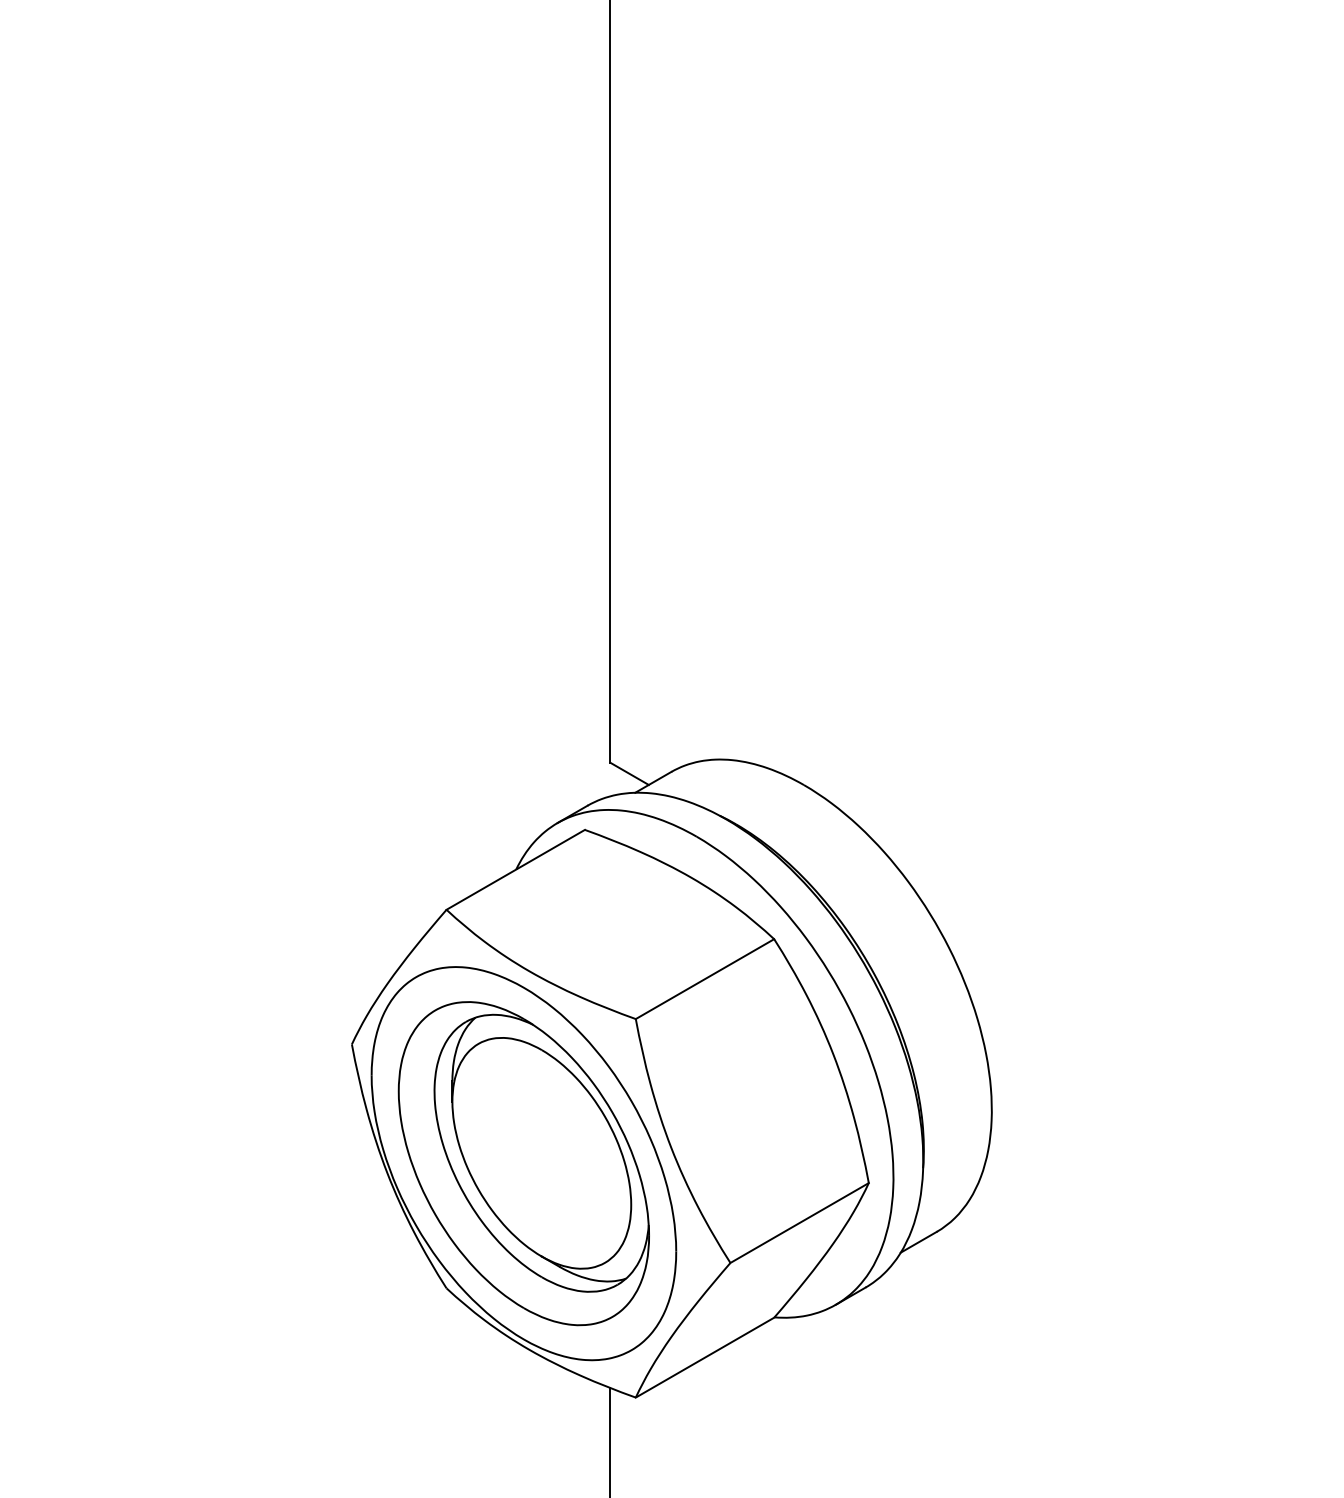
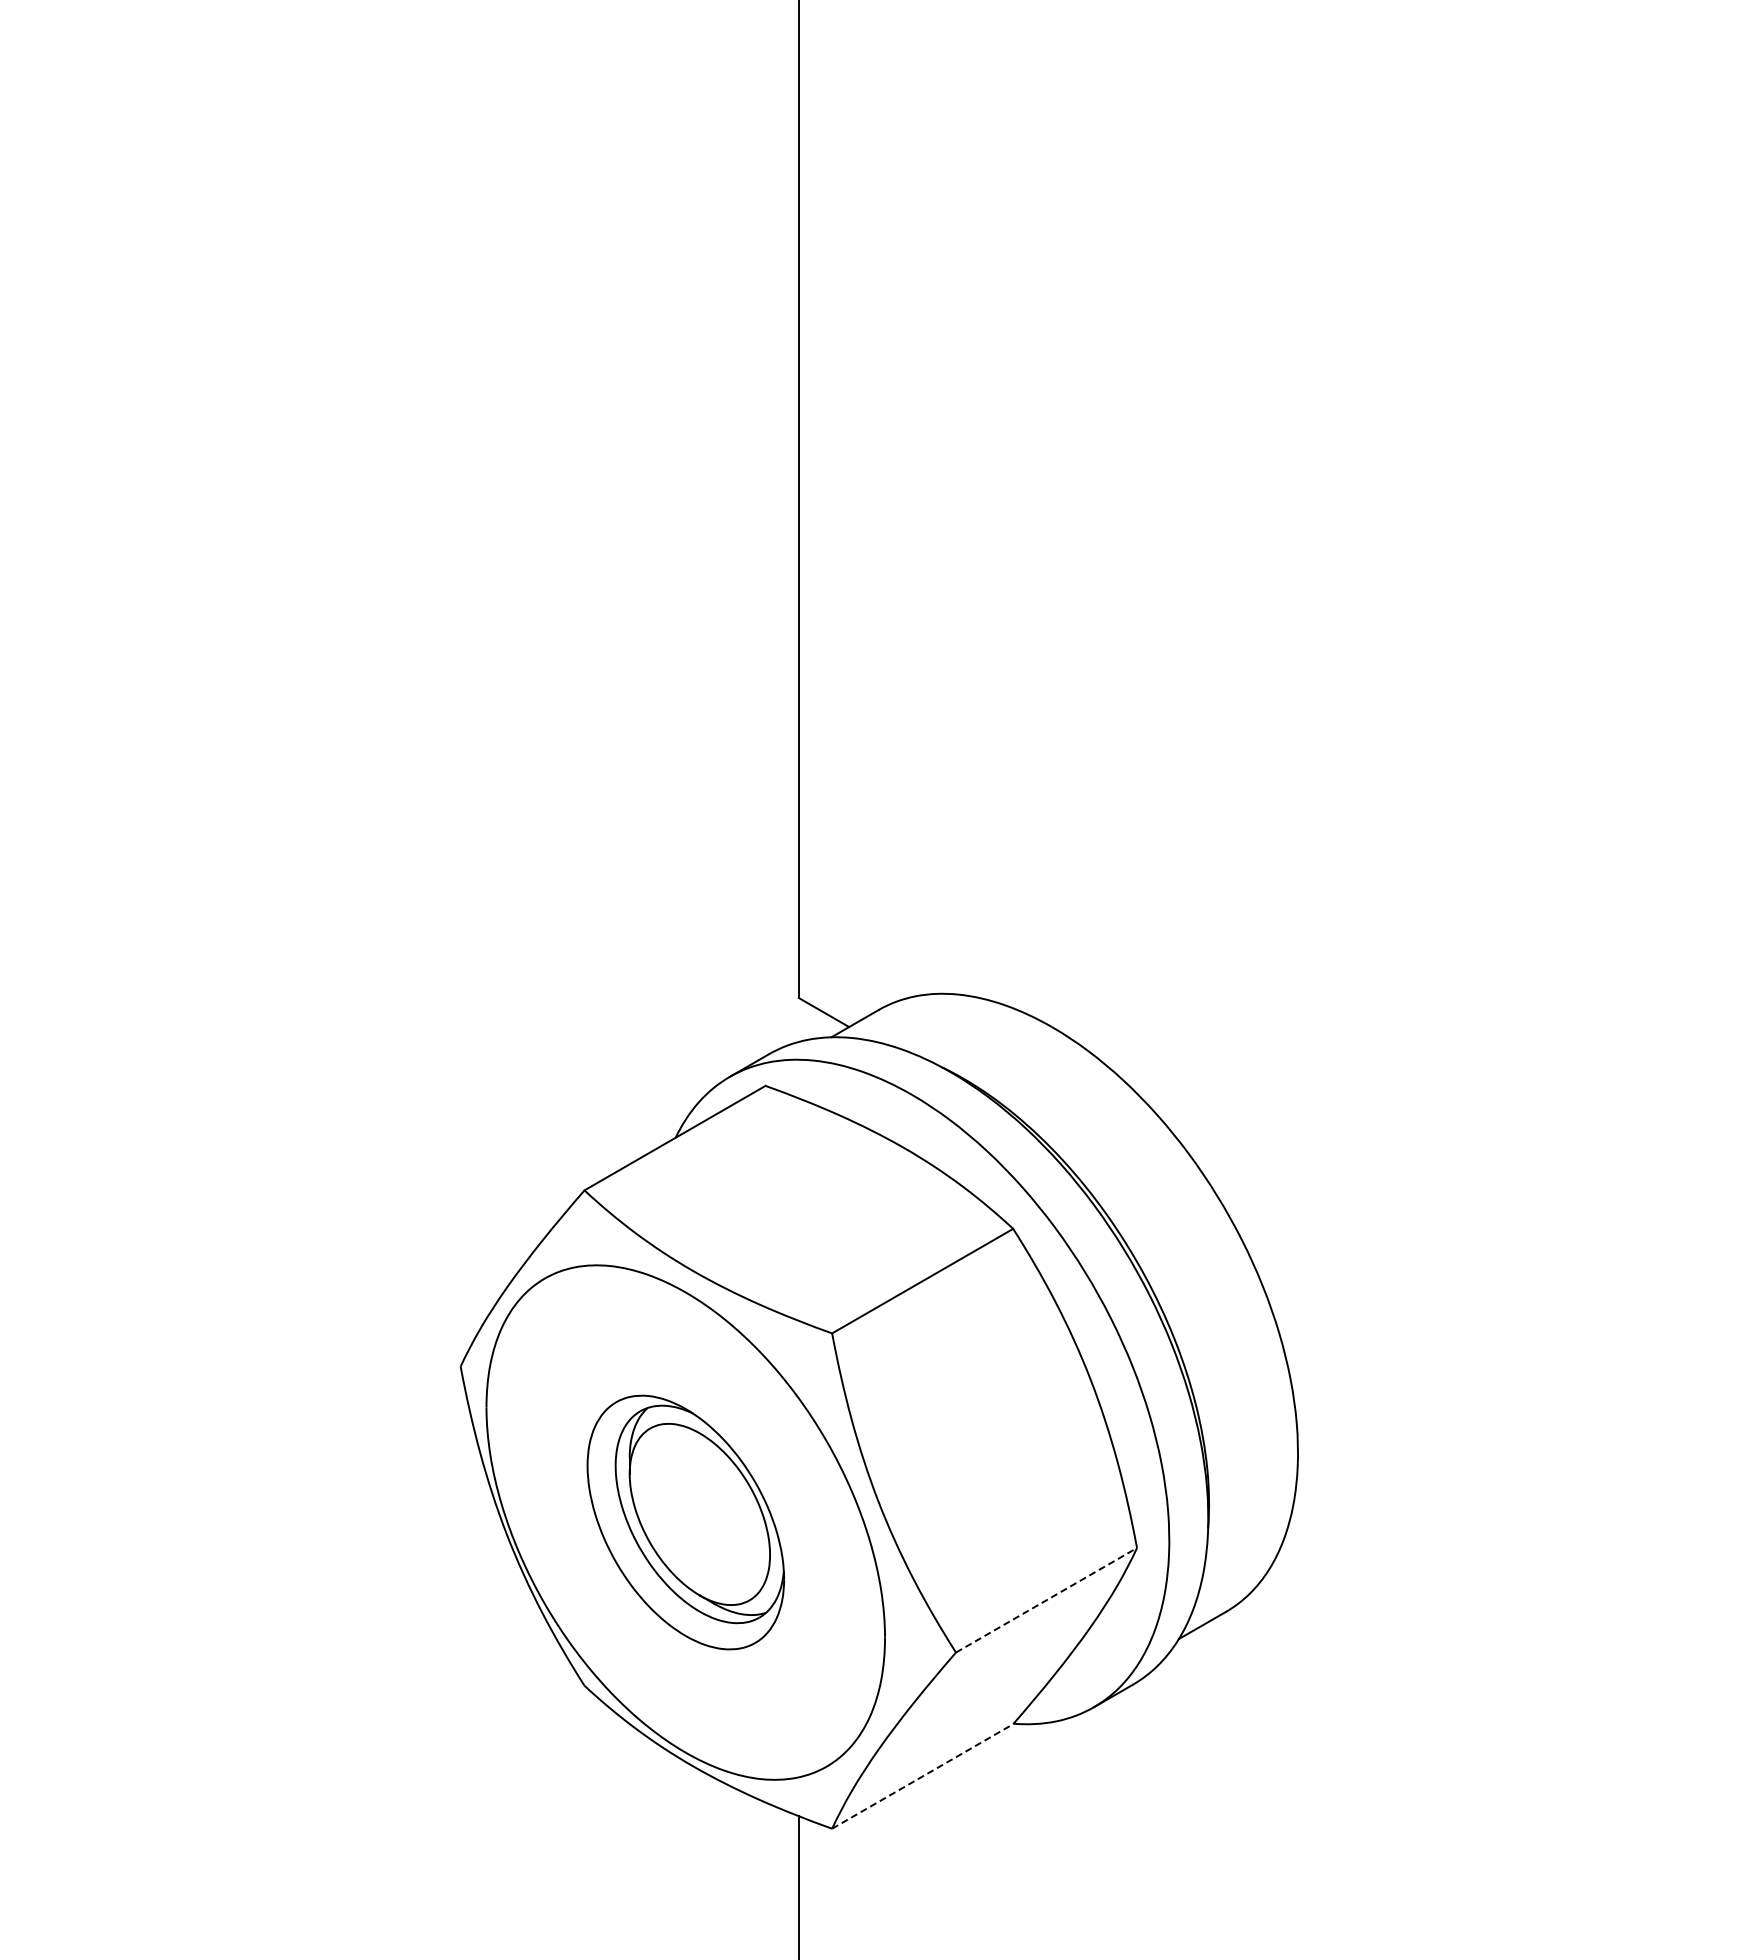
part: (523, 1163) -> (685, 1522), size x0.6
line: (799, 1223) -> (1046, 1600), solid -> dashed
line: (704, 1357) -> (922, 1776), solid -> dashed

